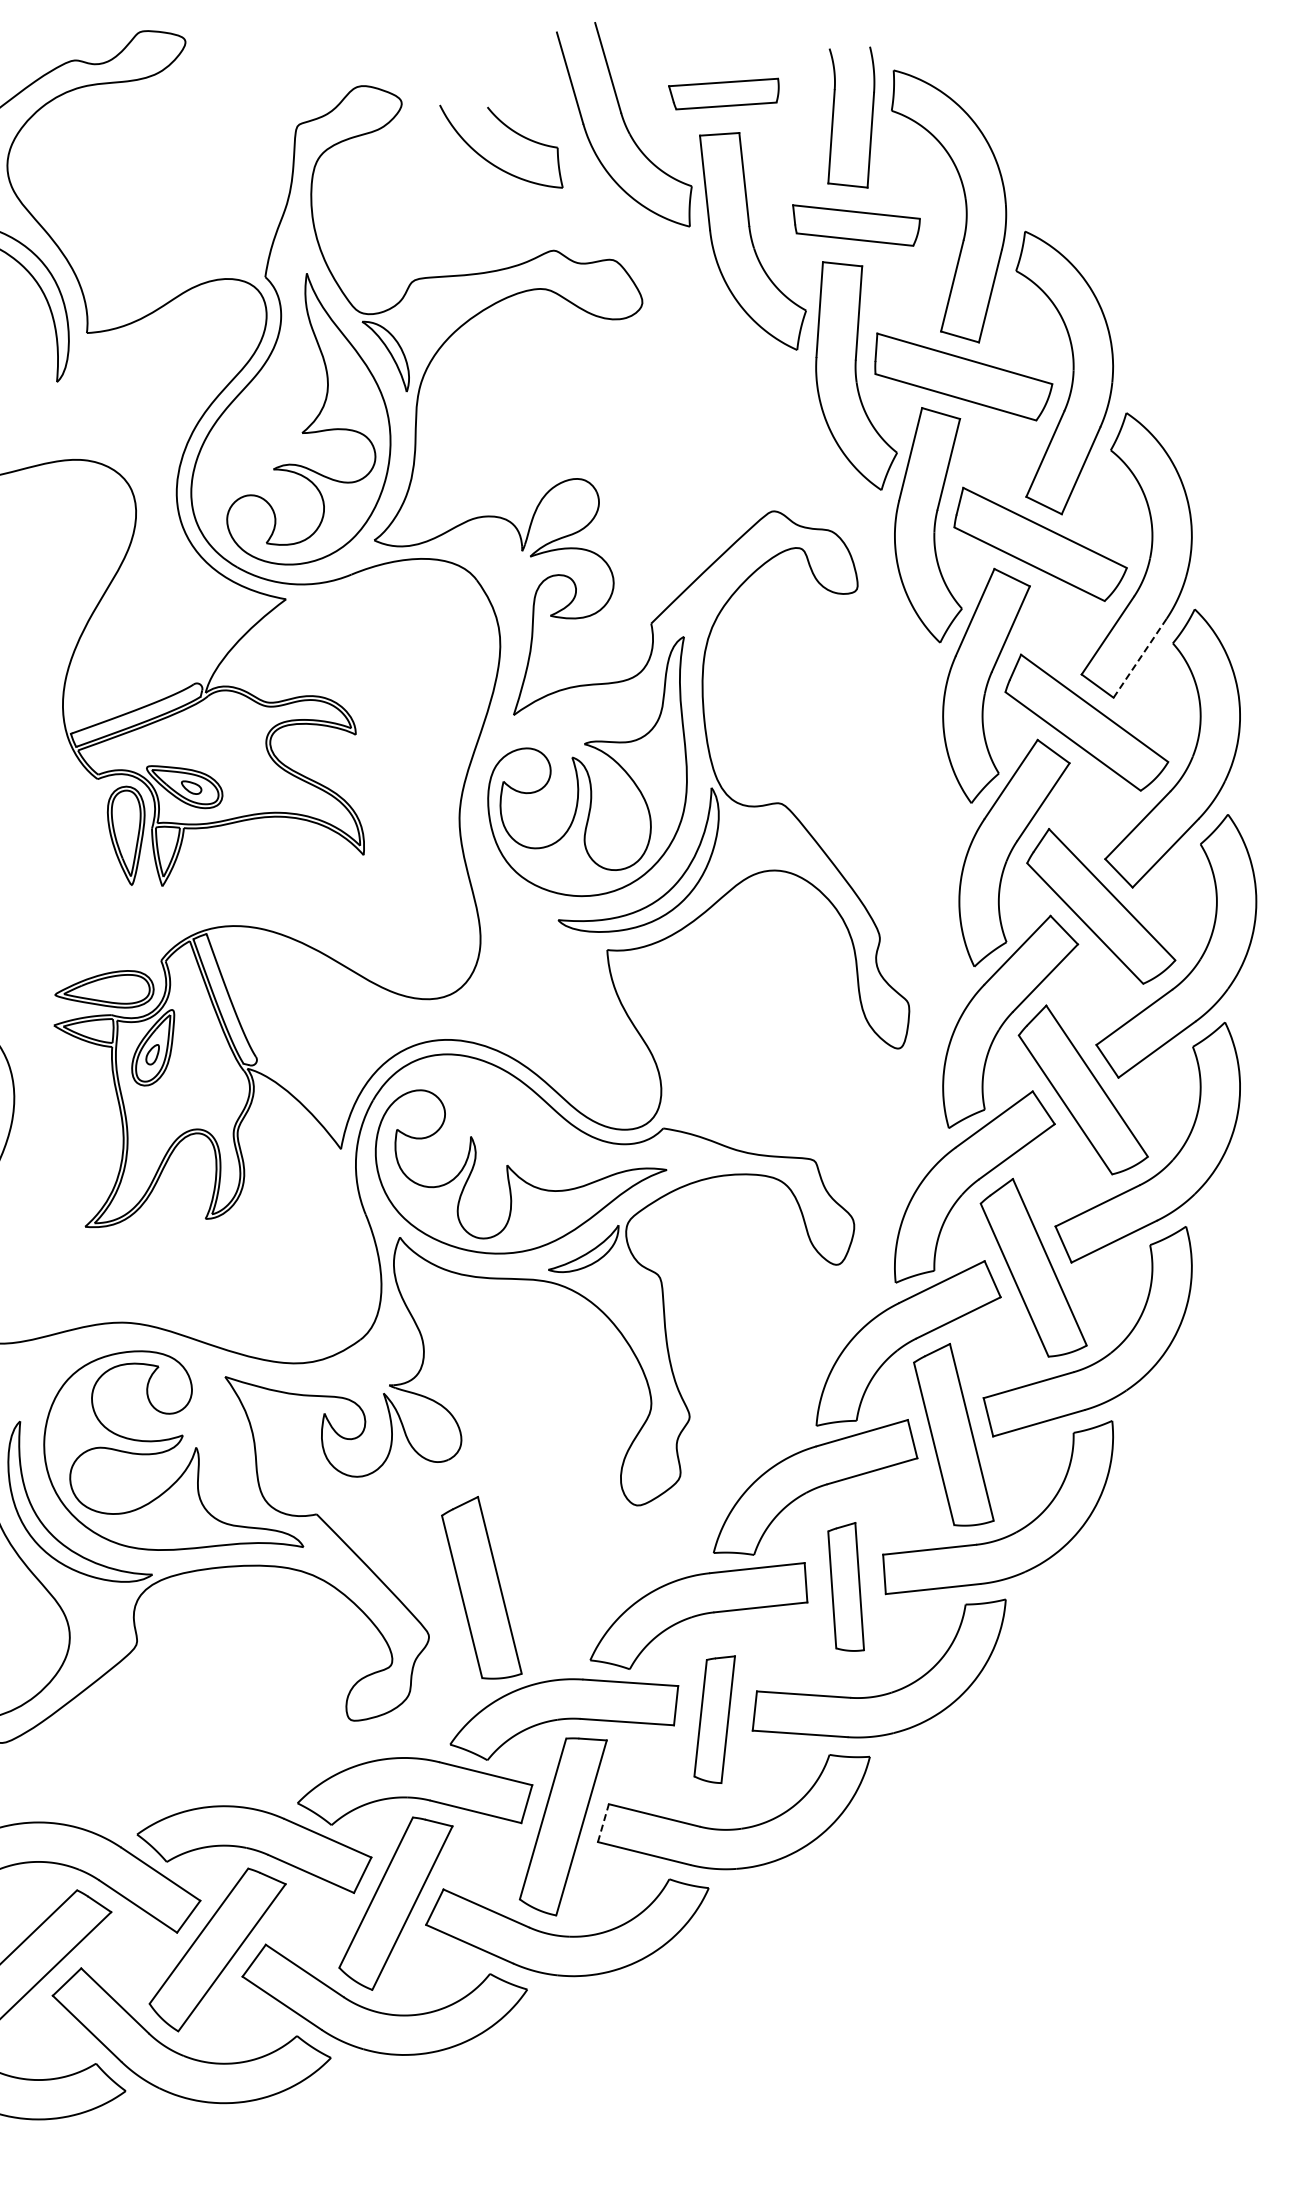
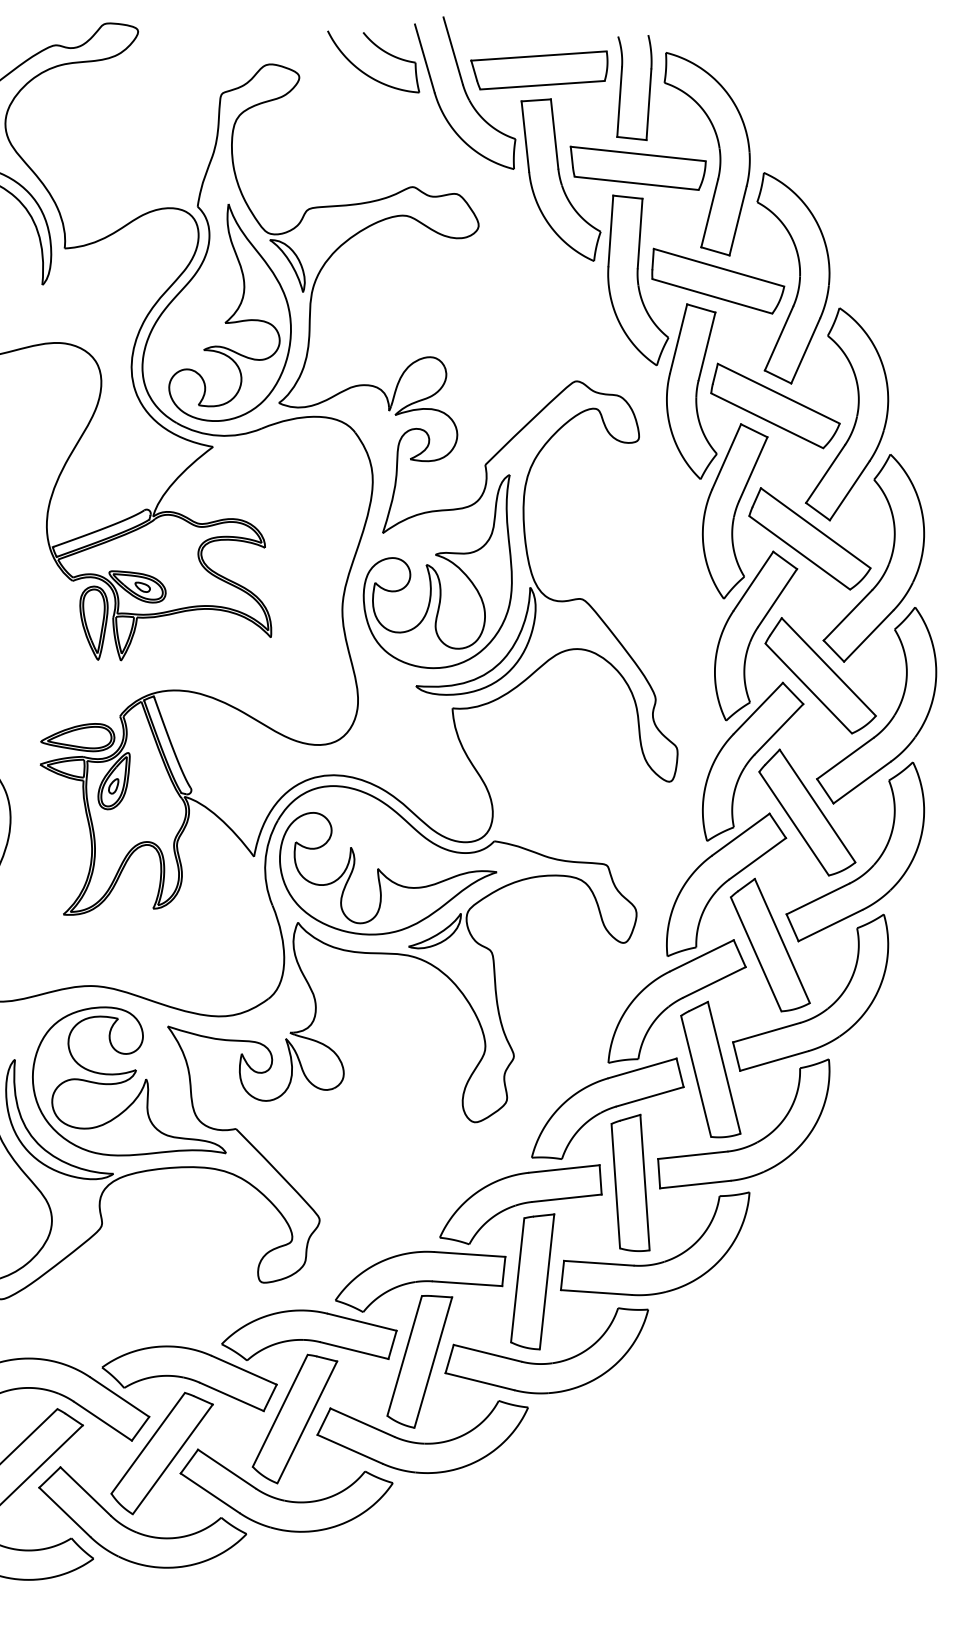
part: (723, 93) -> (539, 69), size x1.67
part: (510, 130) -> (380, 49), moved
part: (856, 225) -> (638, 168), size x1.43
line: (1140, 658) -> (849, 491), dashed -> solid
part: (845, 1586) -> (630, 1182), size x1.43
part: (481, 1587) -> (358, 1183), removed
part: (714, 1719) -> (532, 1281), size x1.43
line: (603, 1823) -> (449, 1359), dashed -> solid

